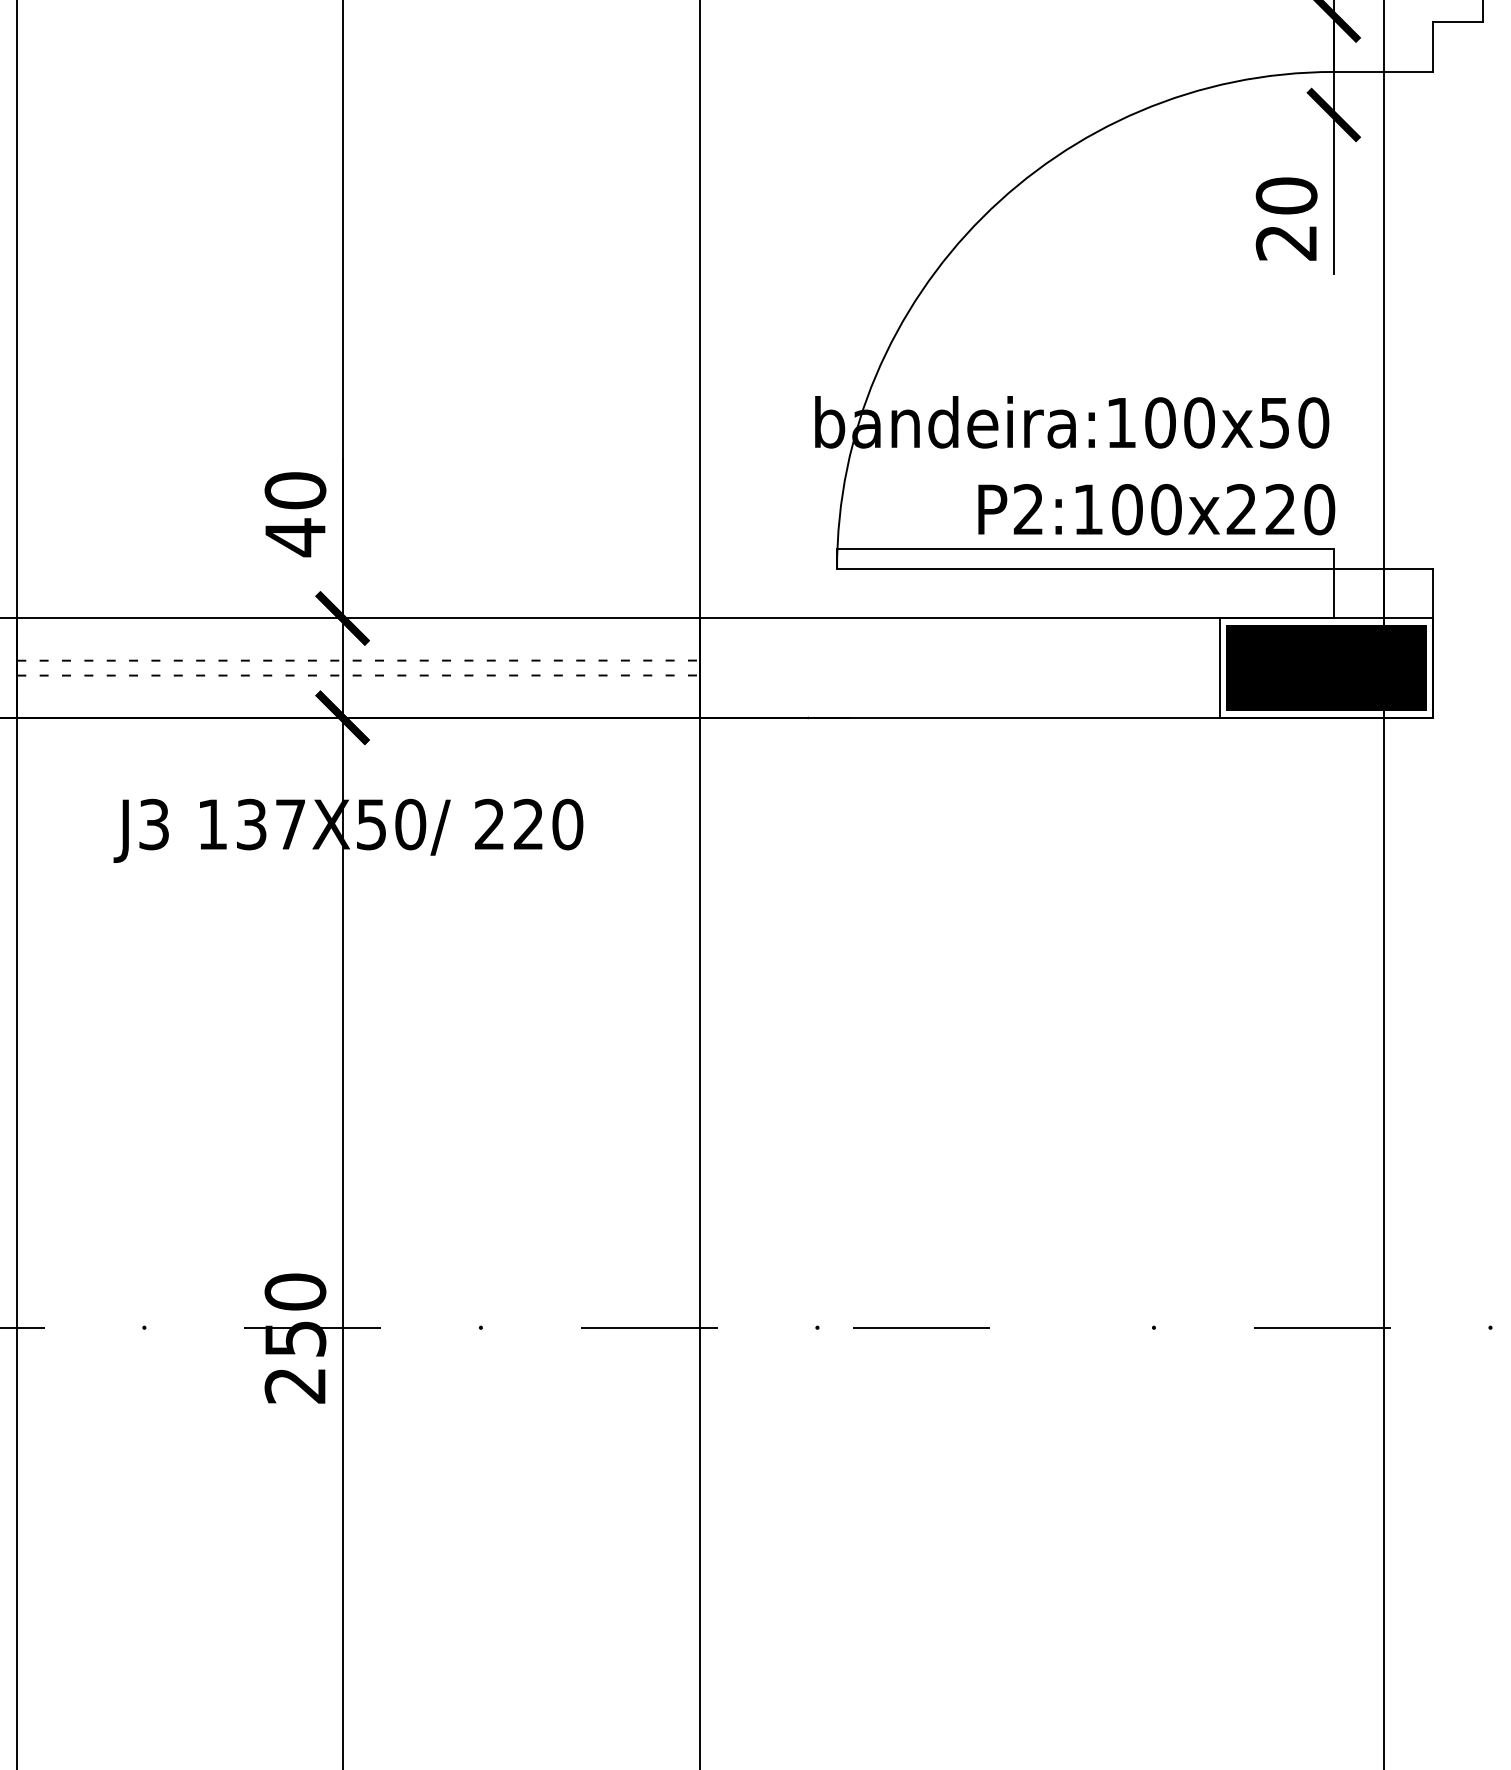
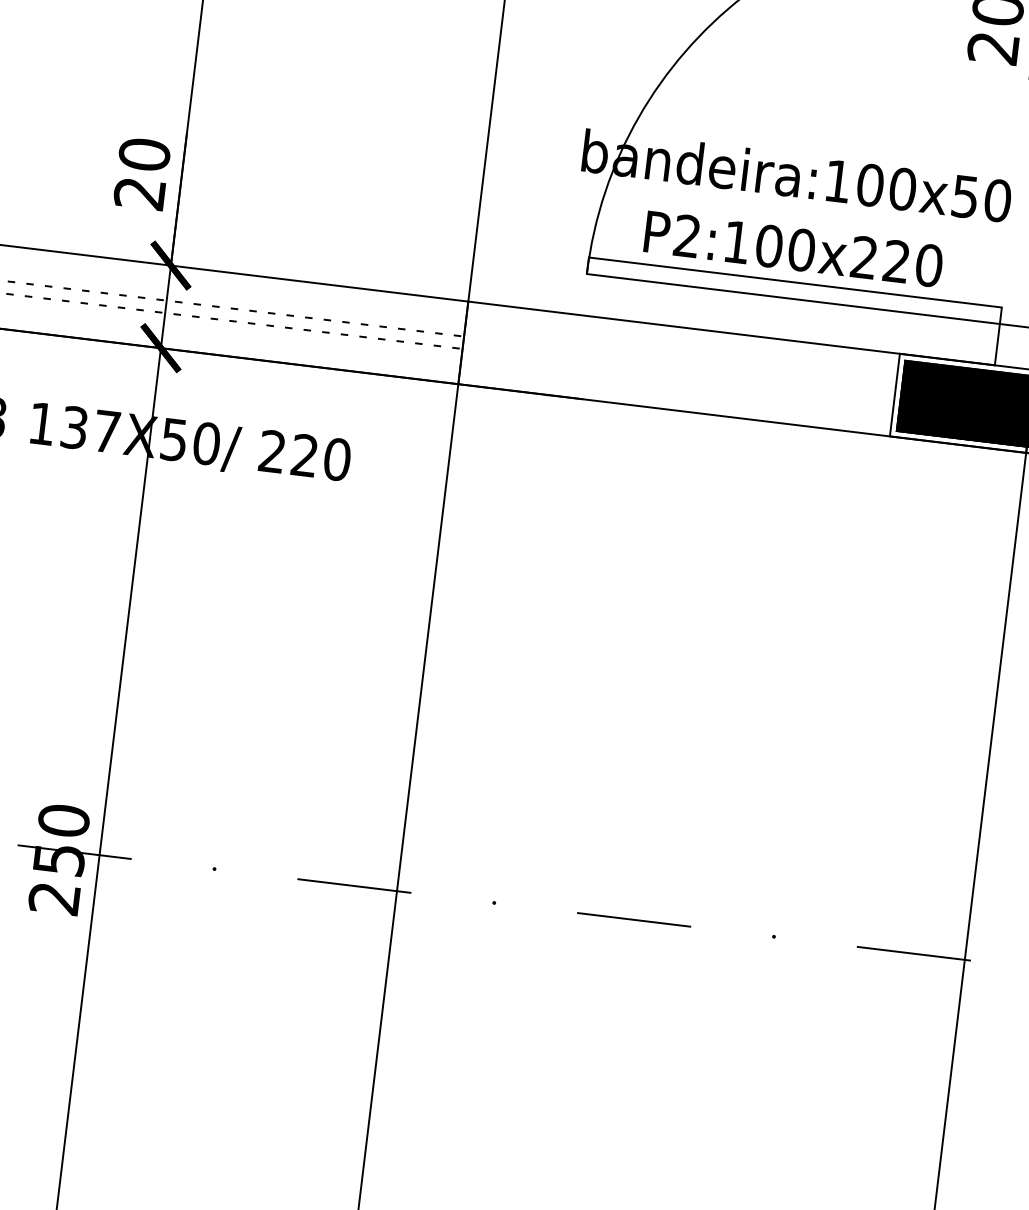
text: (1156, 509) -> (793, 249), moved
text: (294, 537) -> (139, 193), 40 -> 20
line: (921, 1327) -> (633, 919), moved

